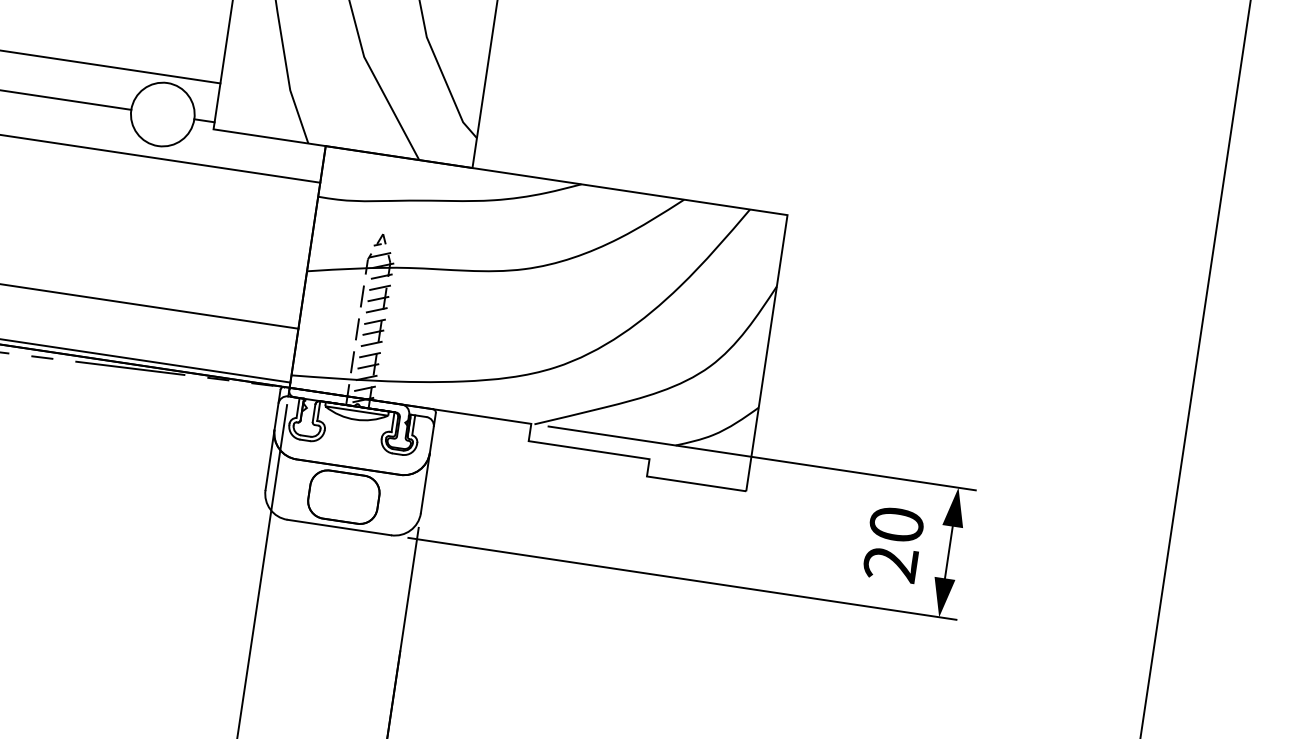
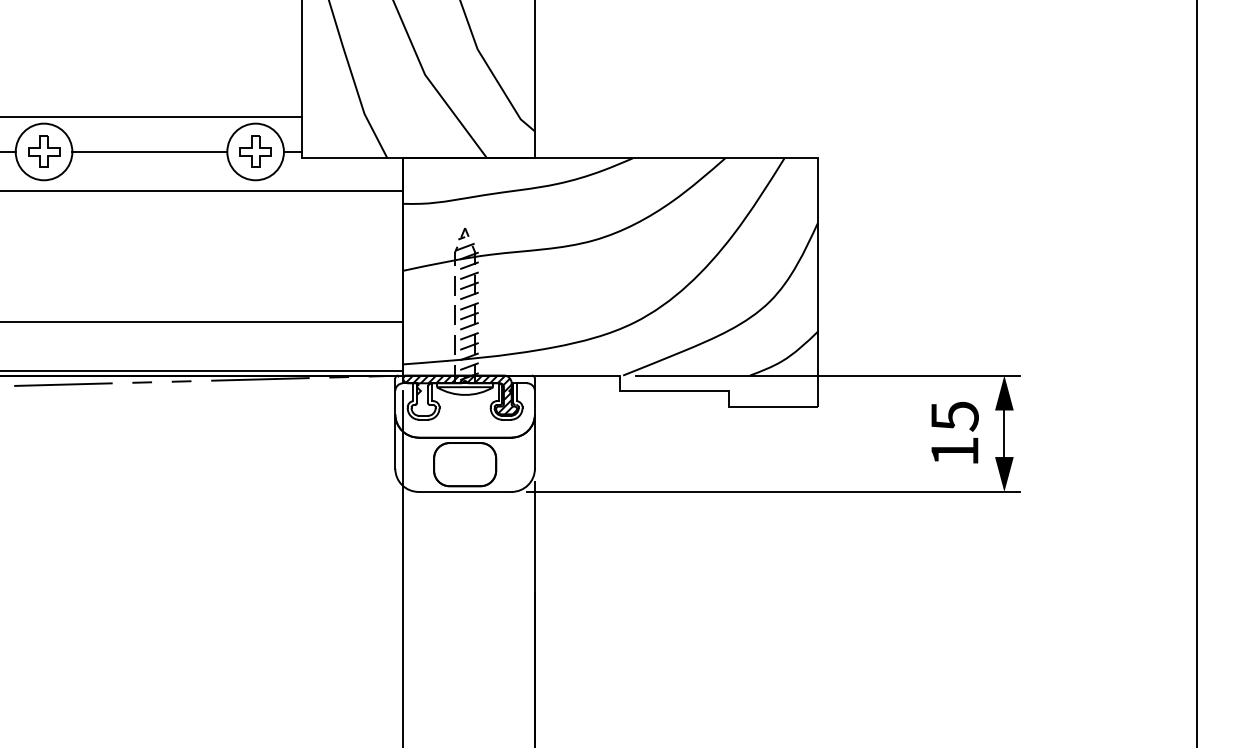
part: (162, 114) -> (255, 151), added
hatch: (349, 418) -> (459, 394), added
text: (893, 543) -> (954, 433), 20 -> 15

